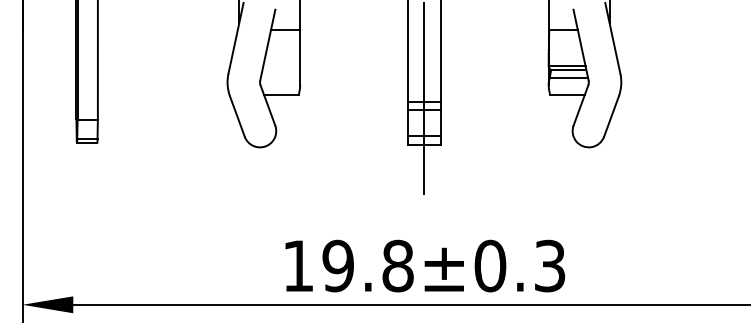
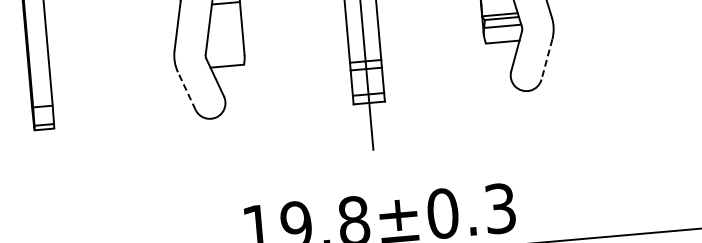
line: (237, 116) -> (186, 90), solid -> dashed
line: (611, 117) -> (547, 60), solid -> dashed

